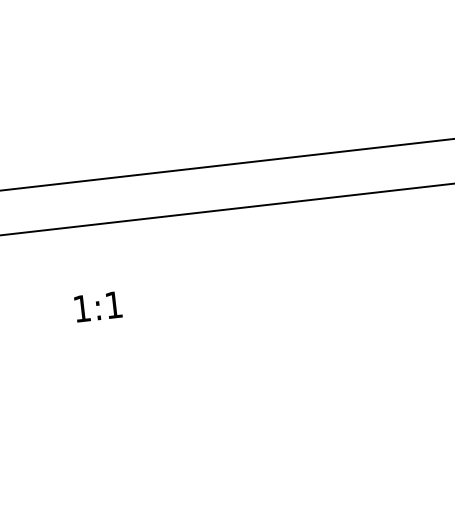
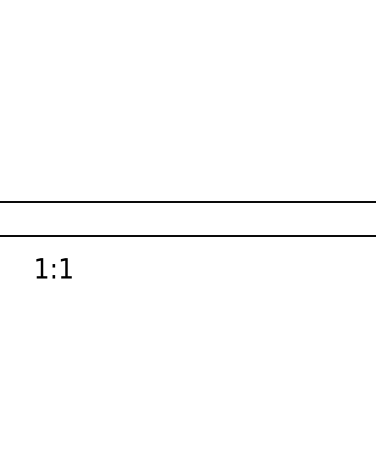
text: (97, 307) -> (53, 268), moved

